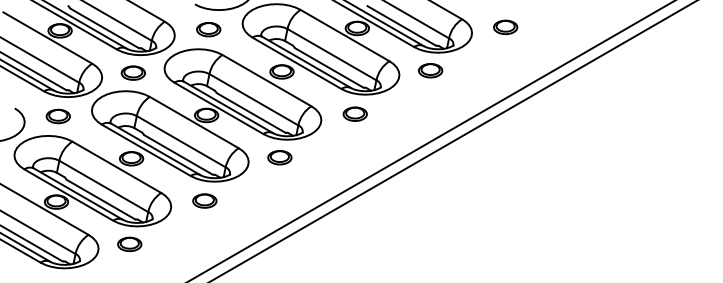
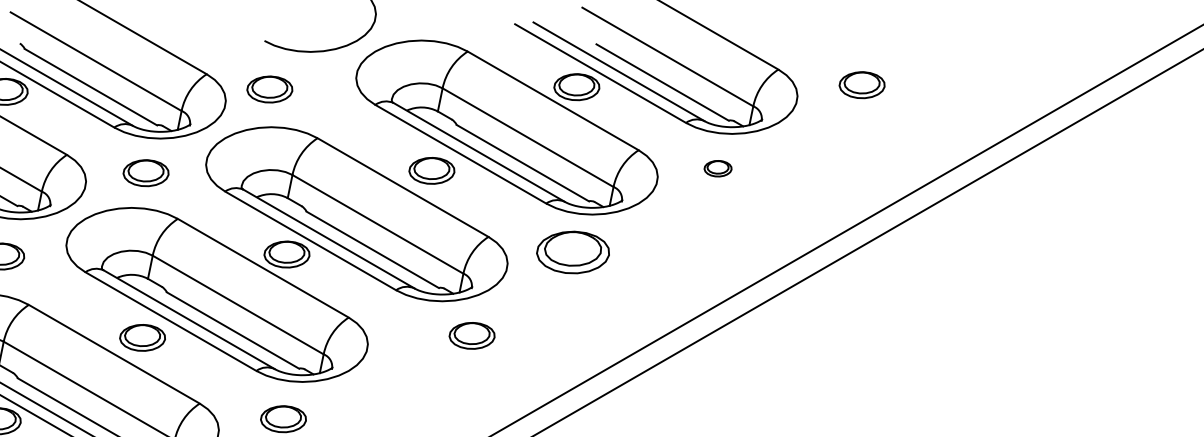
part: (208, 29) -> (269, 89), moved
part: (430, 70) -> (717, 168), size x0.6
part: (354, 113) -> (571, 250), size x1.6
part: (279, 157) -> (471, 335), moved

